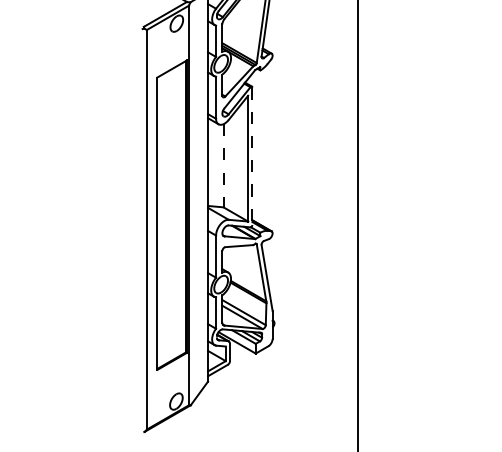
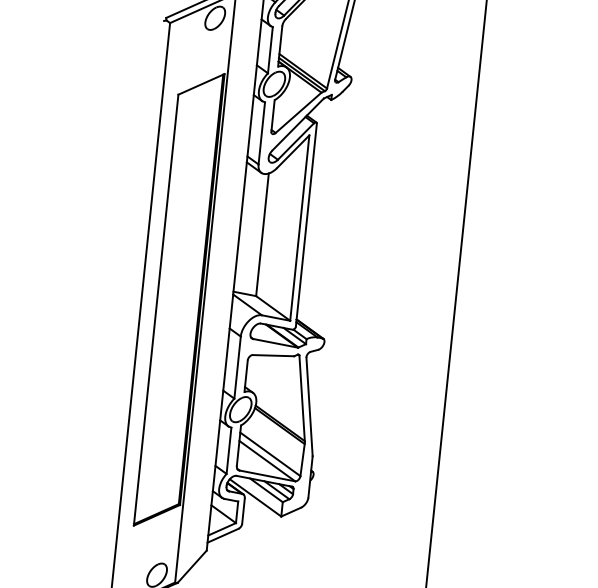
line: (252, 156) -> (306, 225), dashed -> solid
line: (223, 165) -> (262, 234), dashed -> solid

